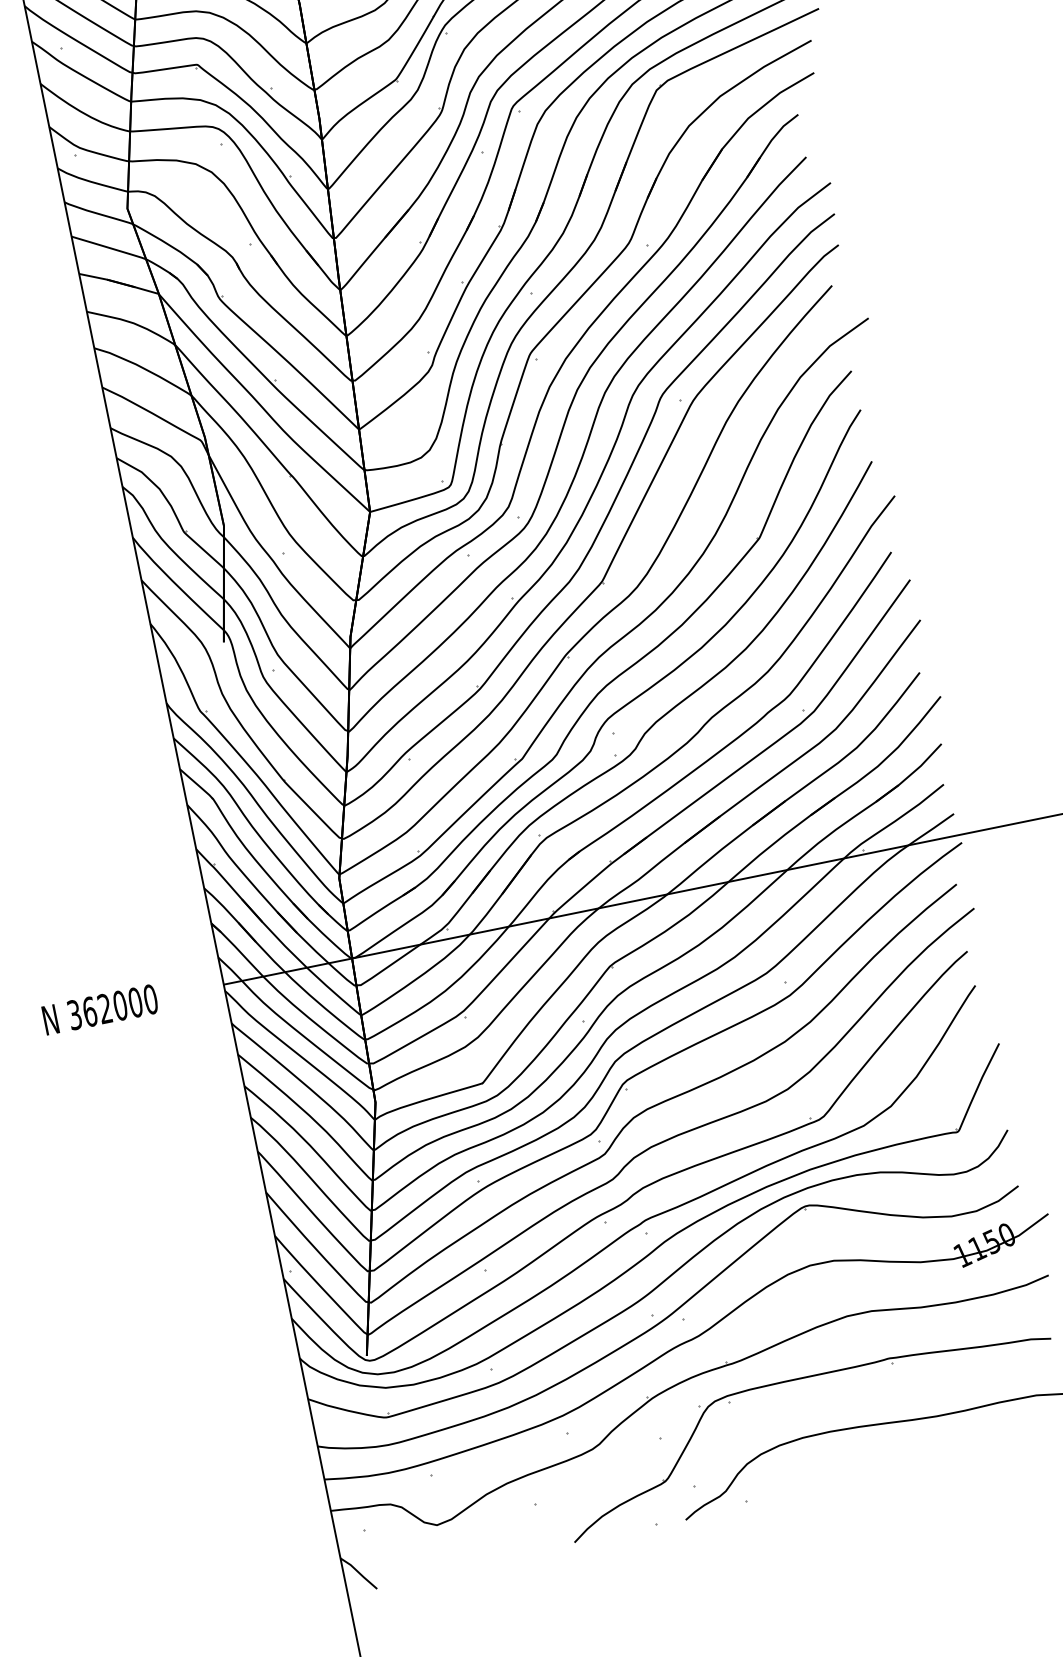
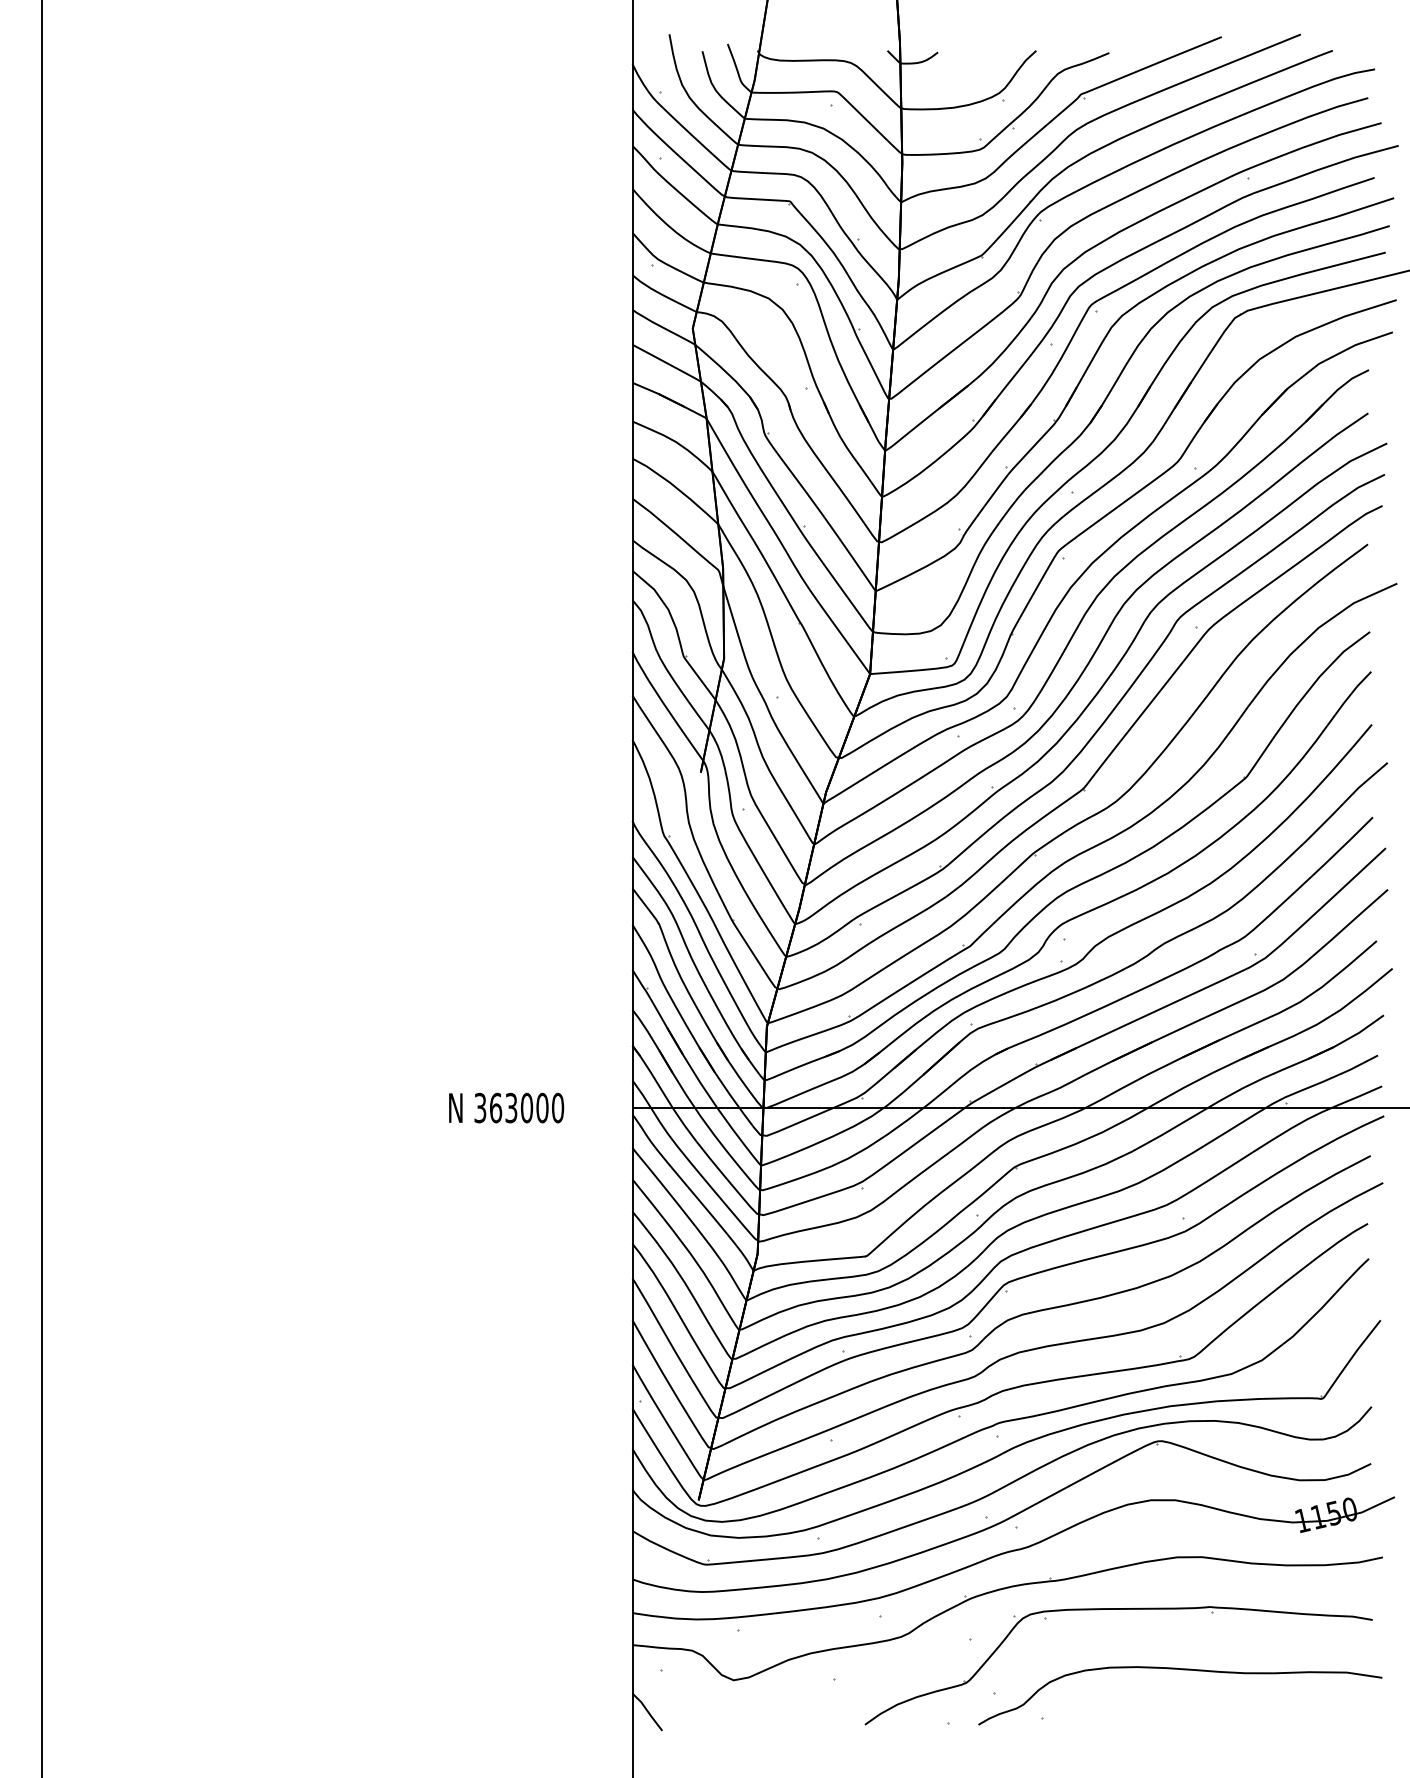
text: (105, 1009) -> (511, 1108), 362000 -> 363000

